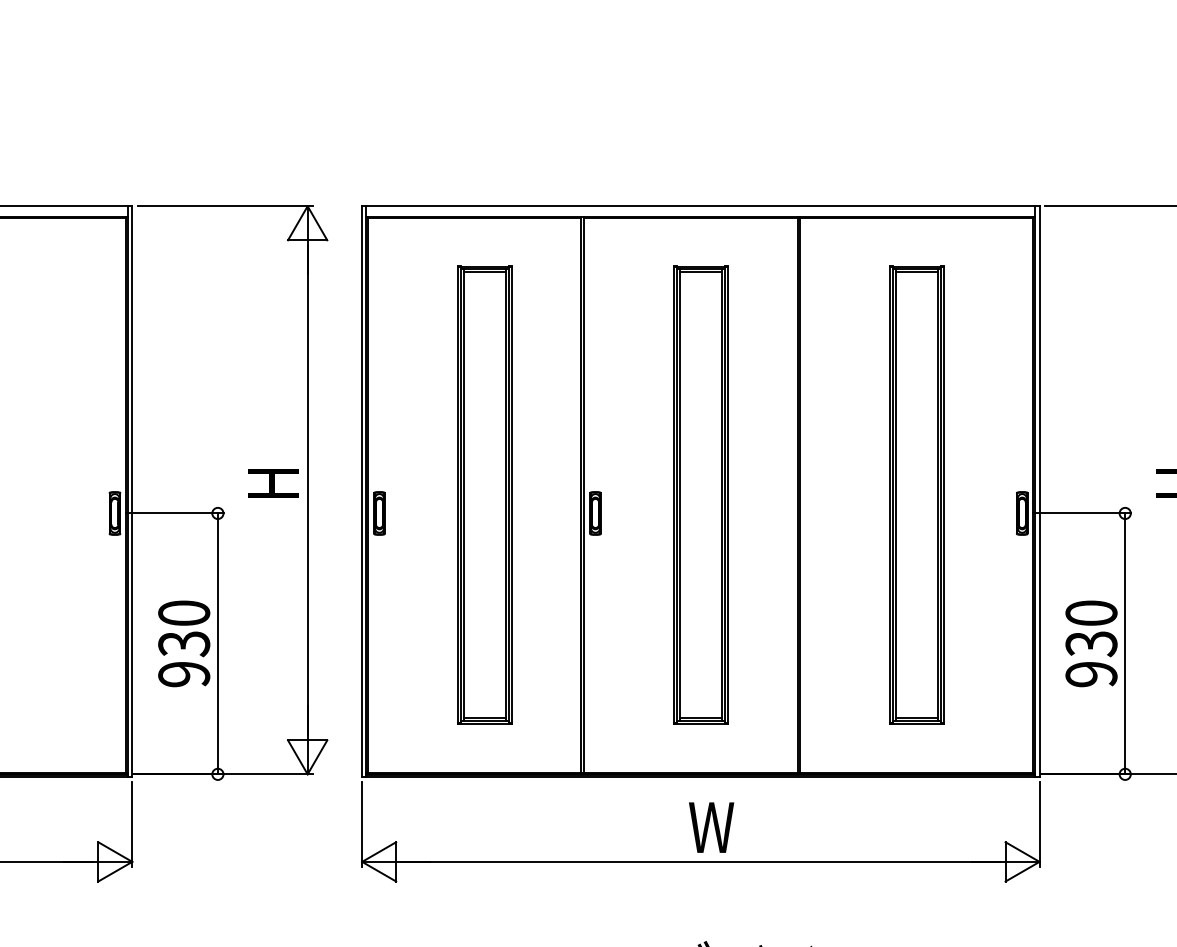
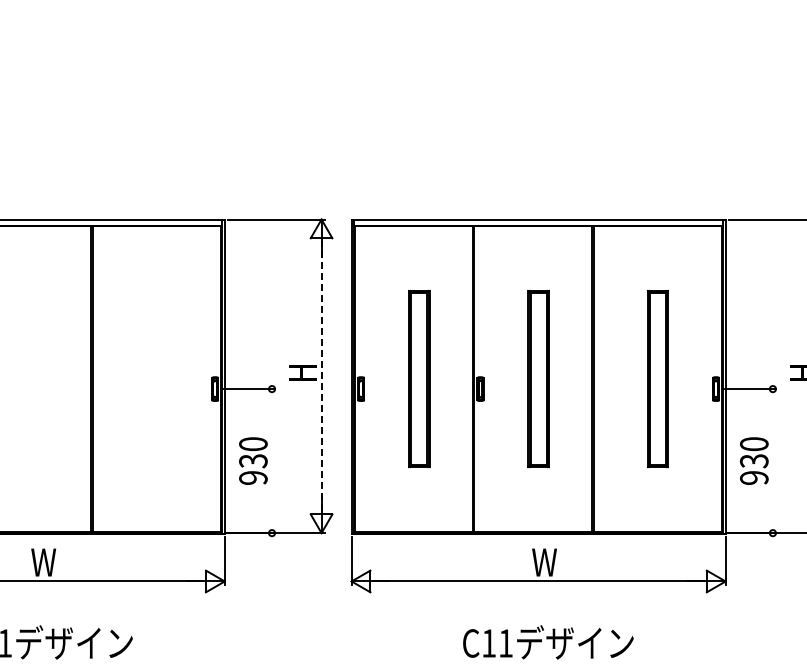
line: (307, 488) -> (321, 375), solid -> dashed
part: (483, 494) -> (418, 378), size x0.7
part: (700, 494) -> (538, 378), size x0.7
part: (916, 494) -> (657, 378), size x0.7
line: (218, 644) -> (272, 461), removed
line: (1124, 644) -> (772, 461), removed

